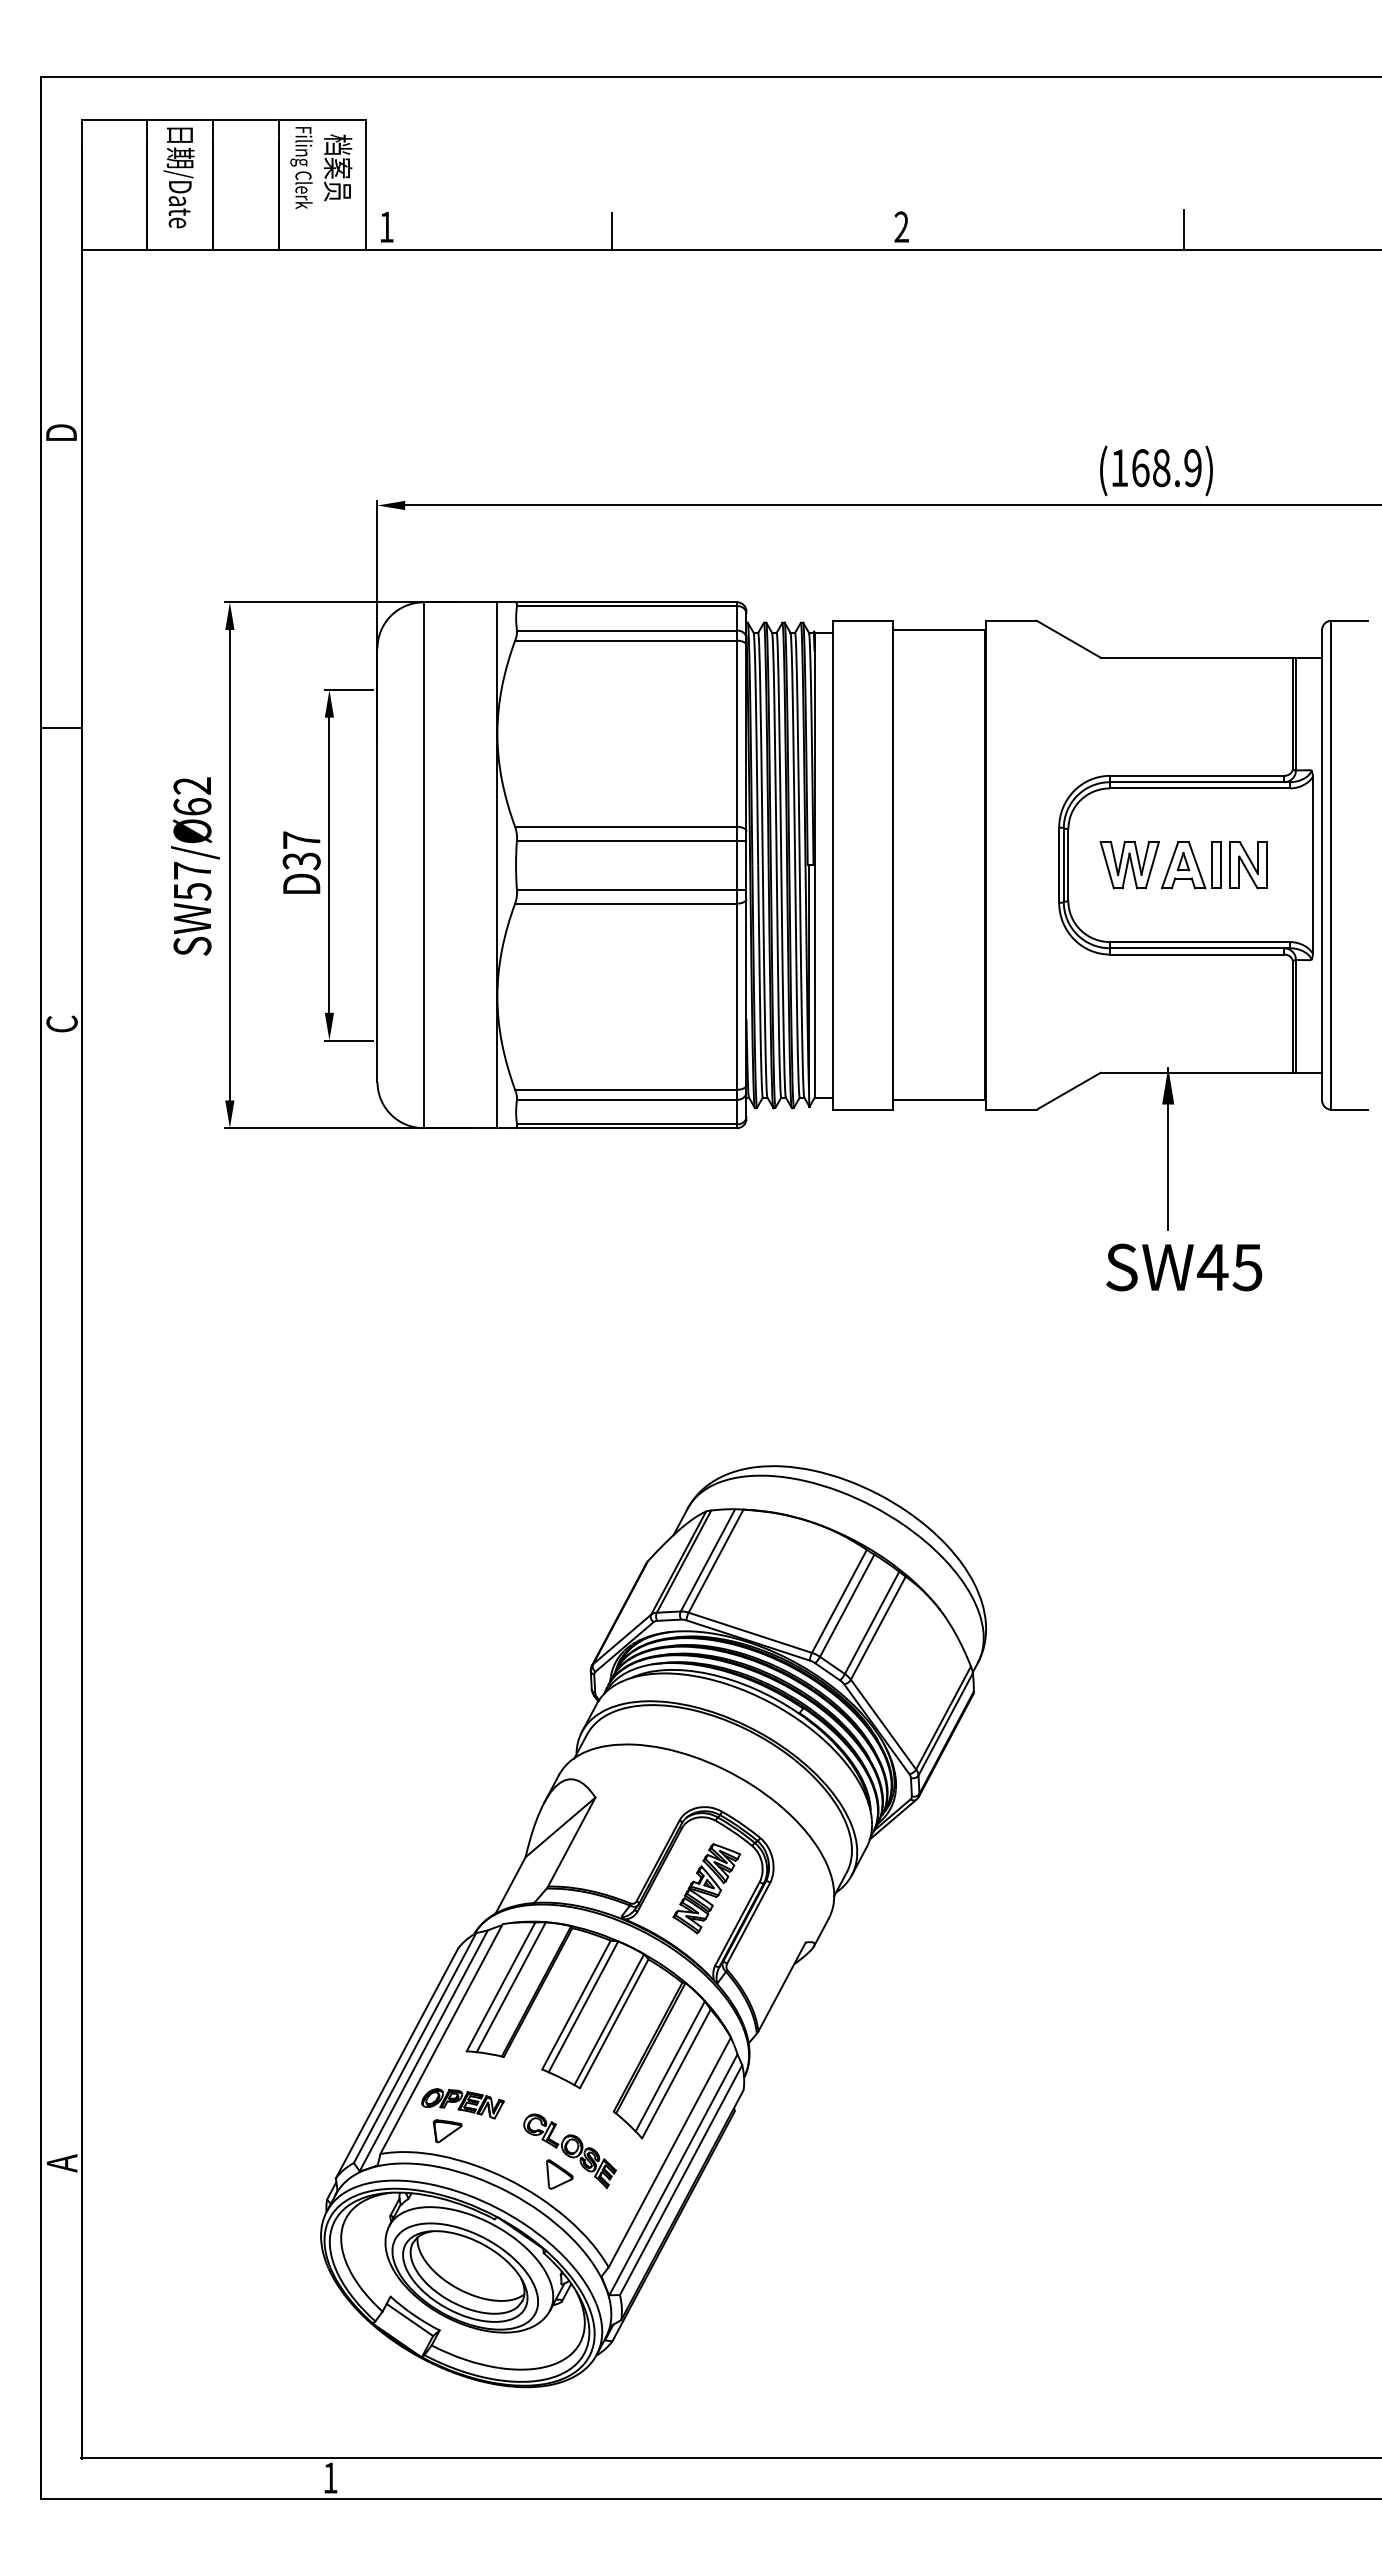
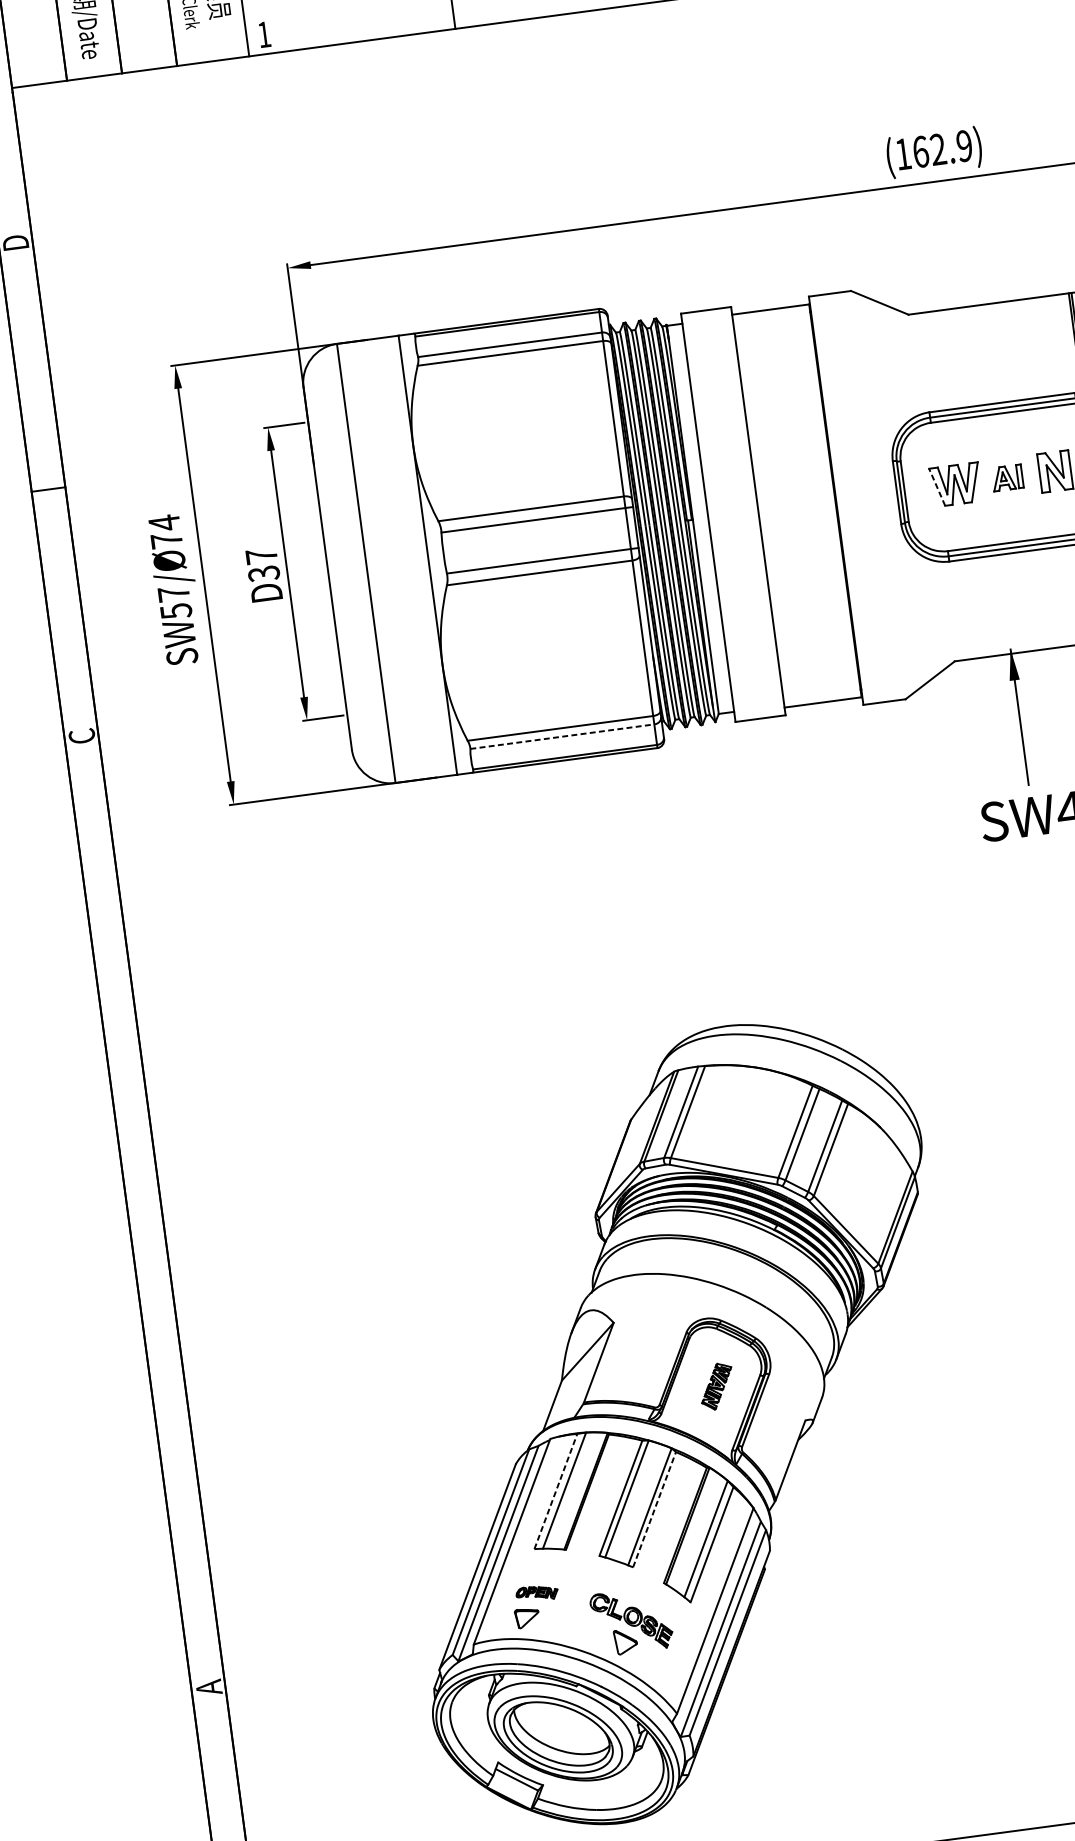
text: (1161, 468) -> (938, 149), (168.9) -> (162.9)
text: (192, 795) -> (165, 530), SW57/Ø62 -> SW57/Ø74
line: (1107, 865) -> (937, 487), solid -> dashed
part: (1191, 865) -> (1007, 478), size x0.6
line: (627, 1099) -> (562, 736), solid -> dashed
part: (706, 1888) -> (716, 1386), size x0.6
line: (501, 1986) -> (556, 1491), solid -> dashed
line: (614, 2023) -> (654, 1509), solid -> dashed
part: (462, 2103) -> (536, 1593), size x0.6

